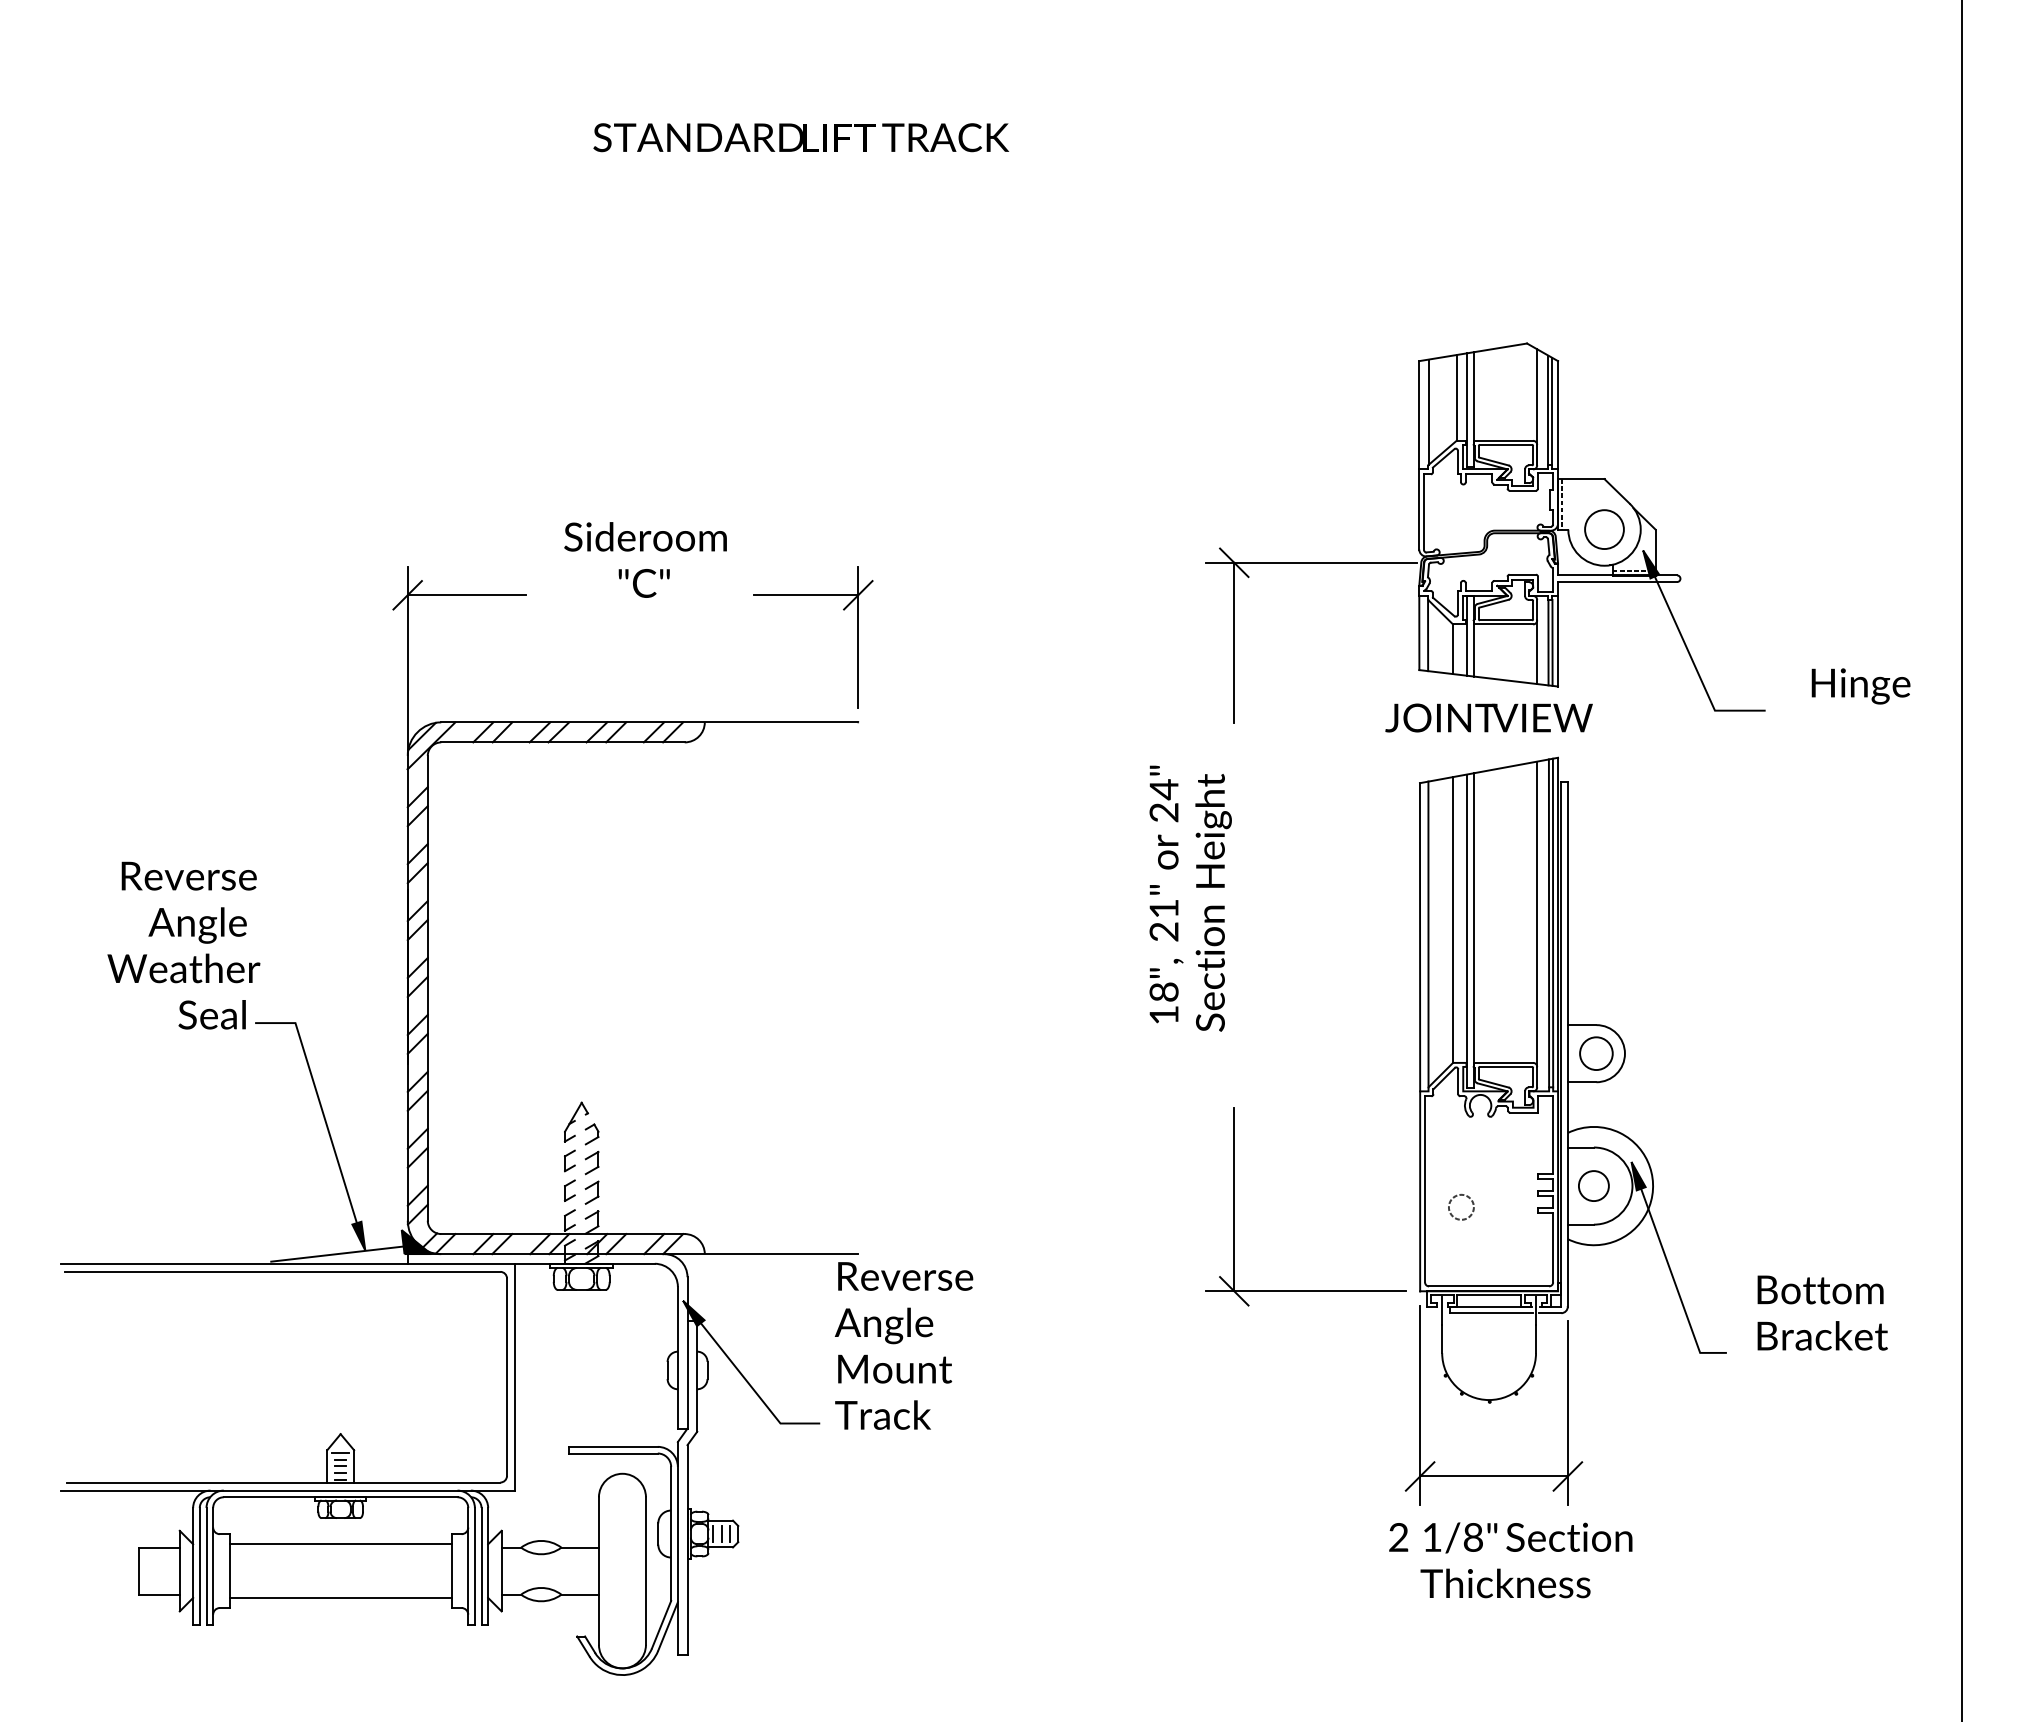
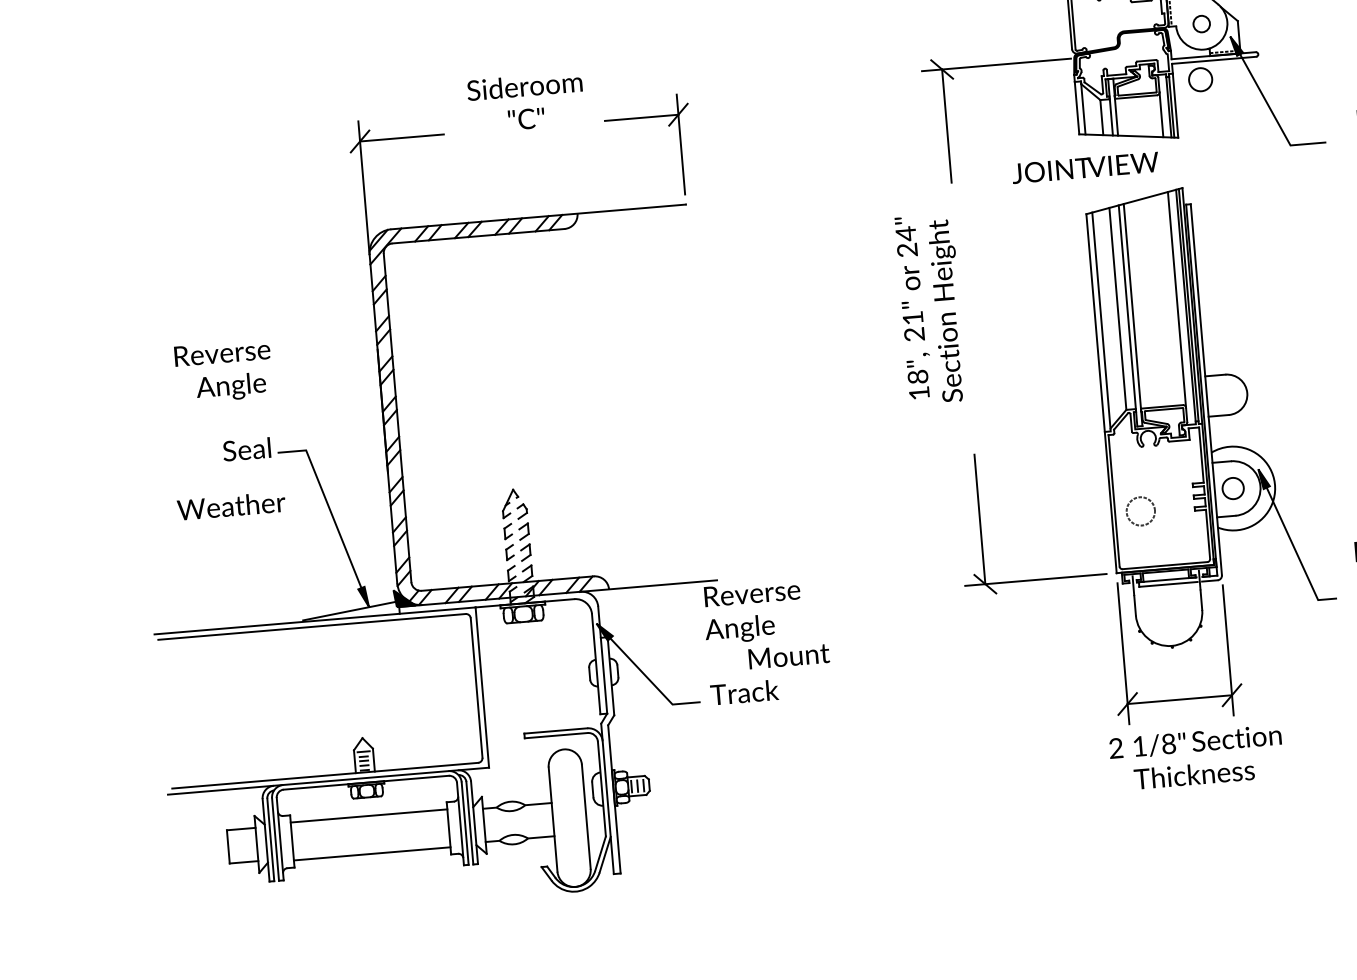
circle: (1604, 529) -> (1201, 24), size x0.6
text: (1488, 717) -> (1085, 167), moved
text: (183, 968) -> (231, 506), moved
circle: (1596, 1053) -> (1200, 79), moved
circle: (1460, 1206) -> (1140, 510), size x1.6
text: (895, 1368) -> (789, 655), moved

